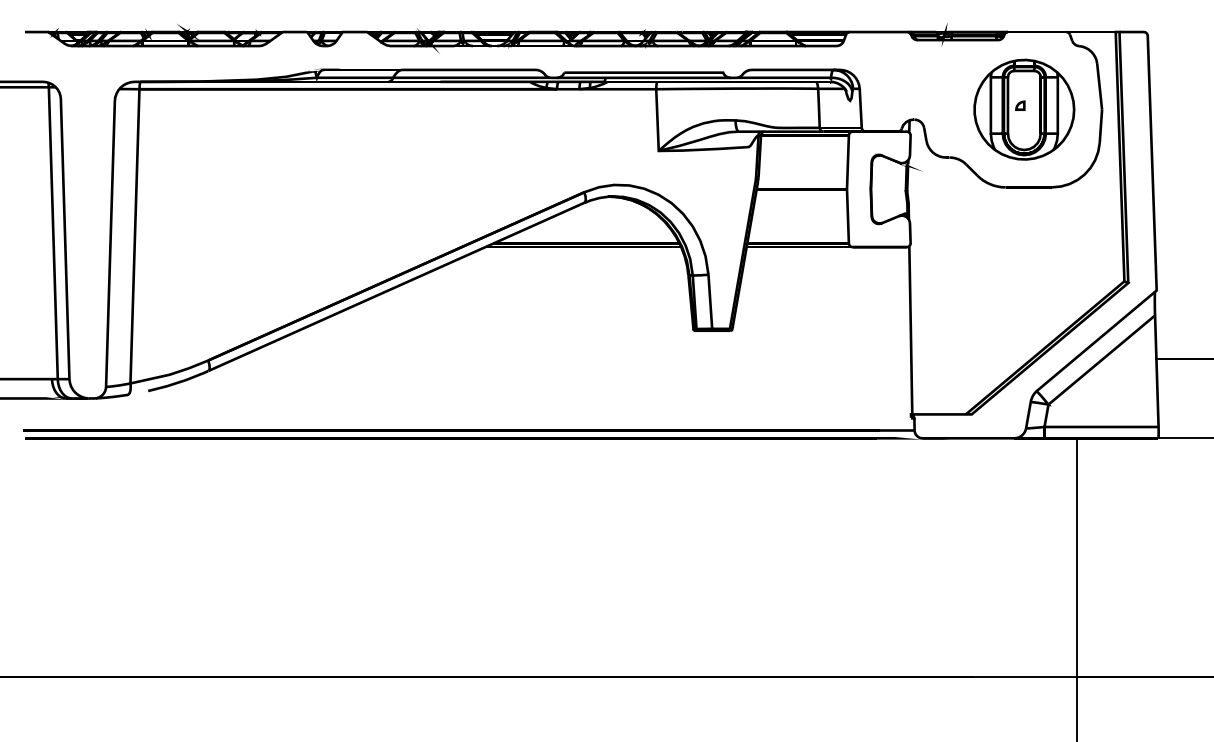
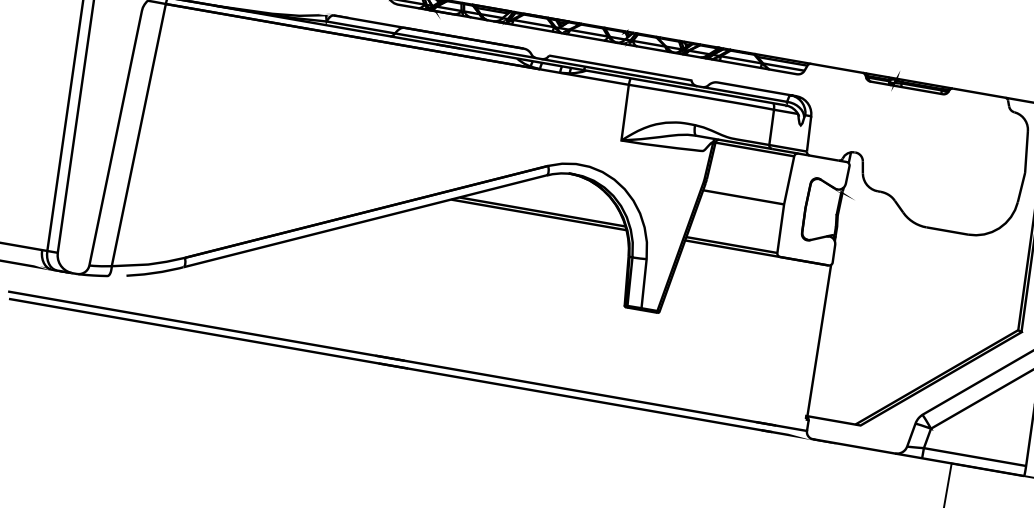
part: (1024, 109) -> (955, 160), removed

